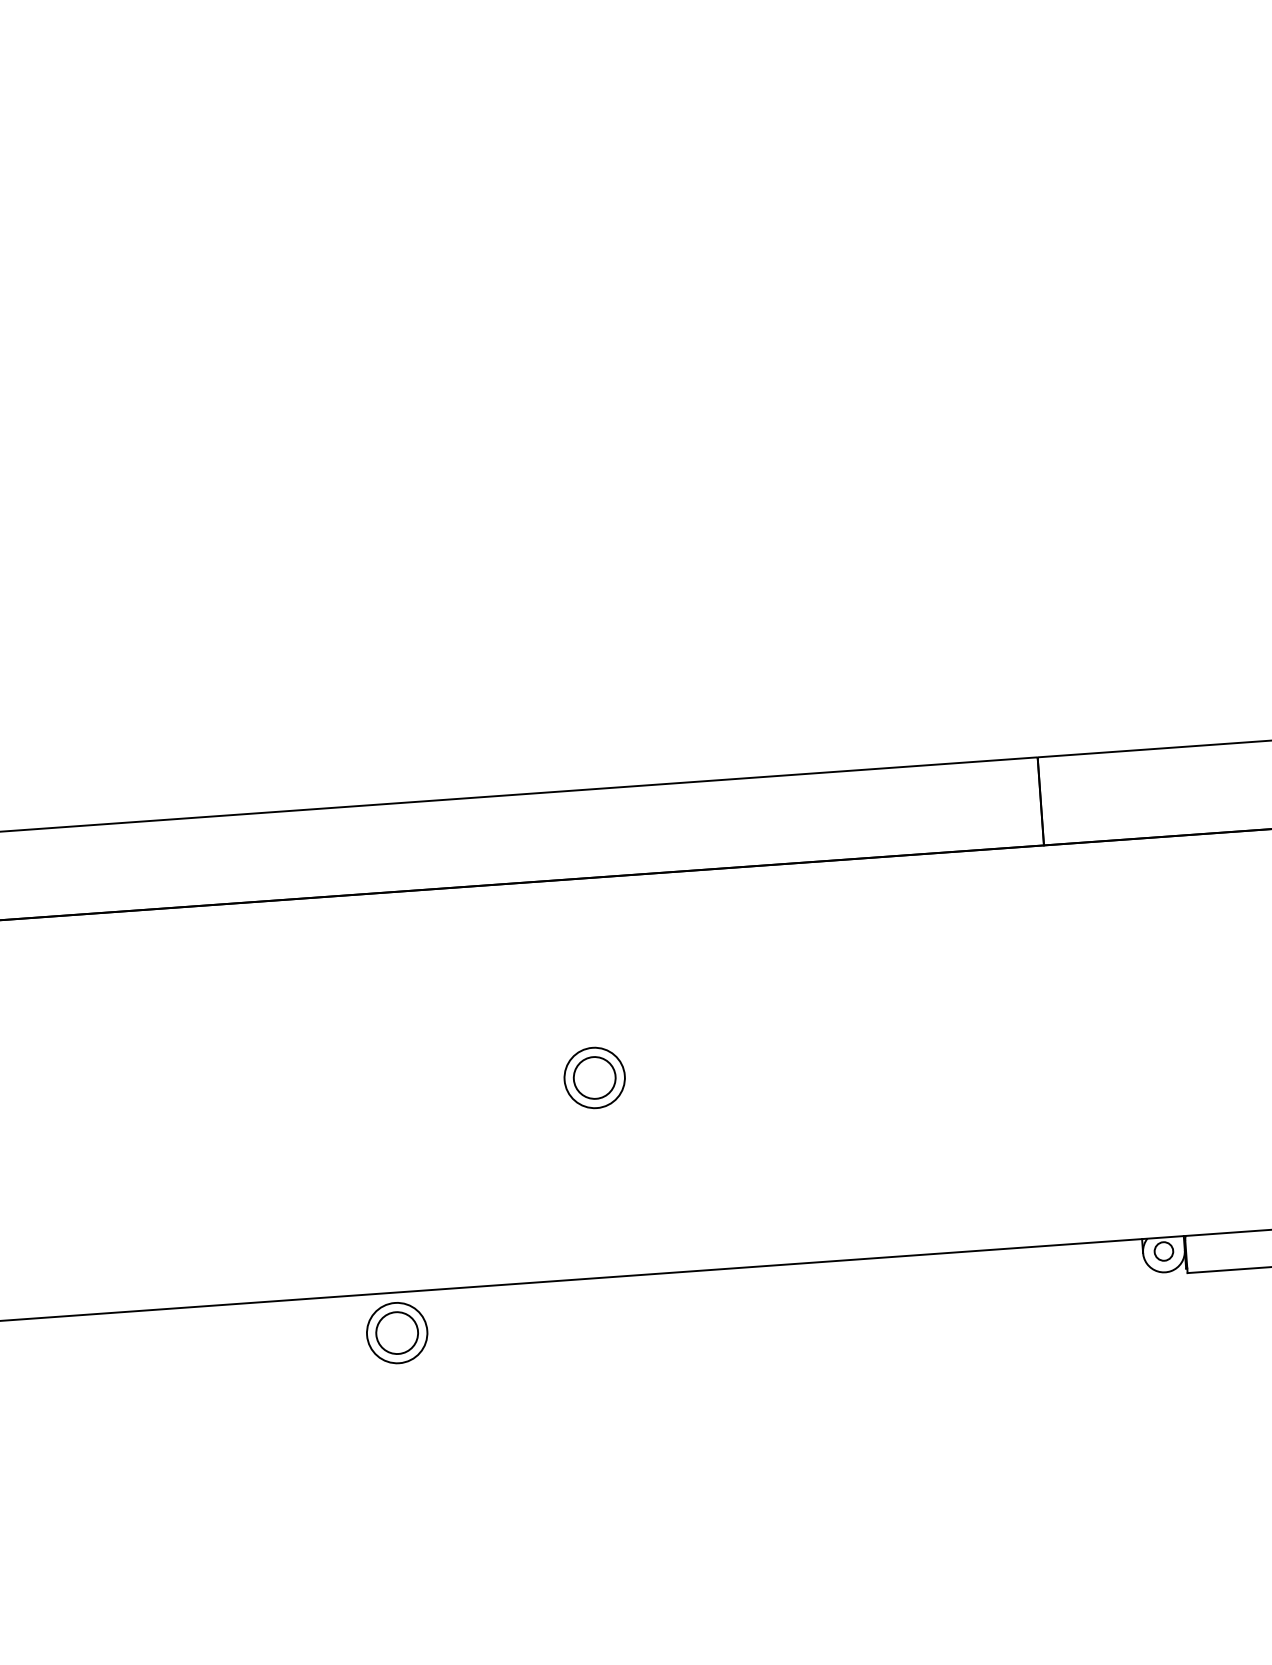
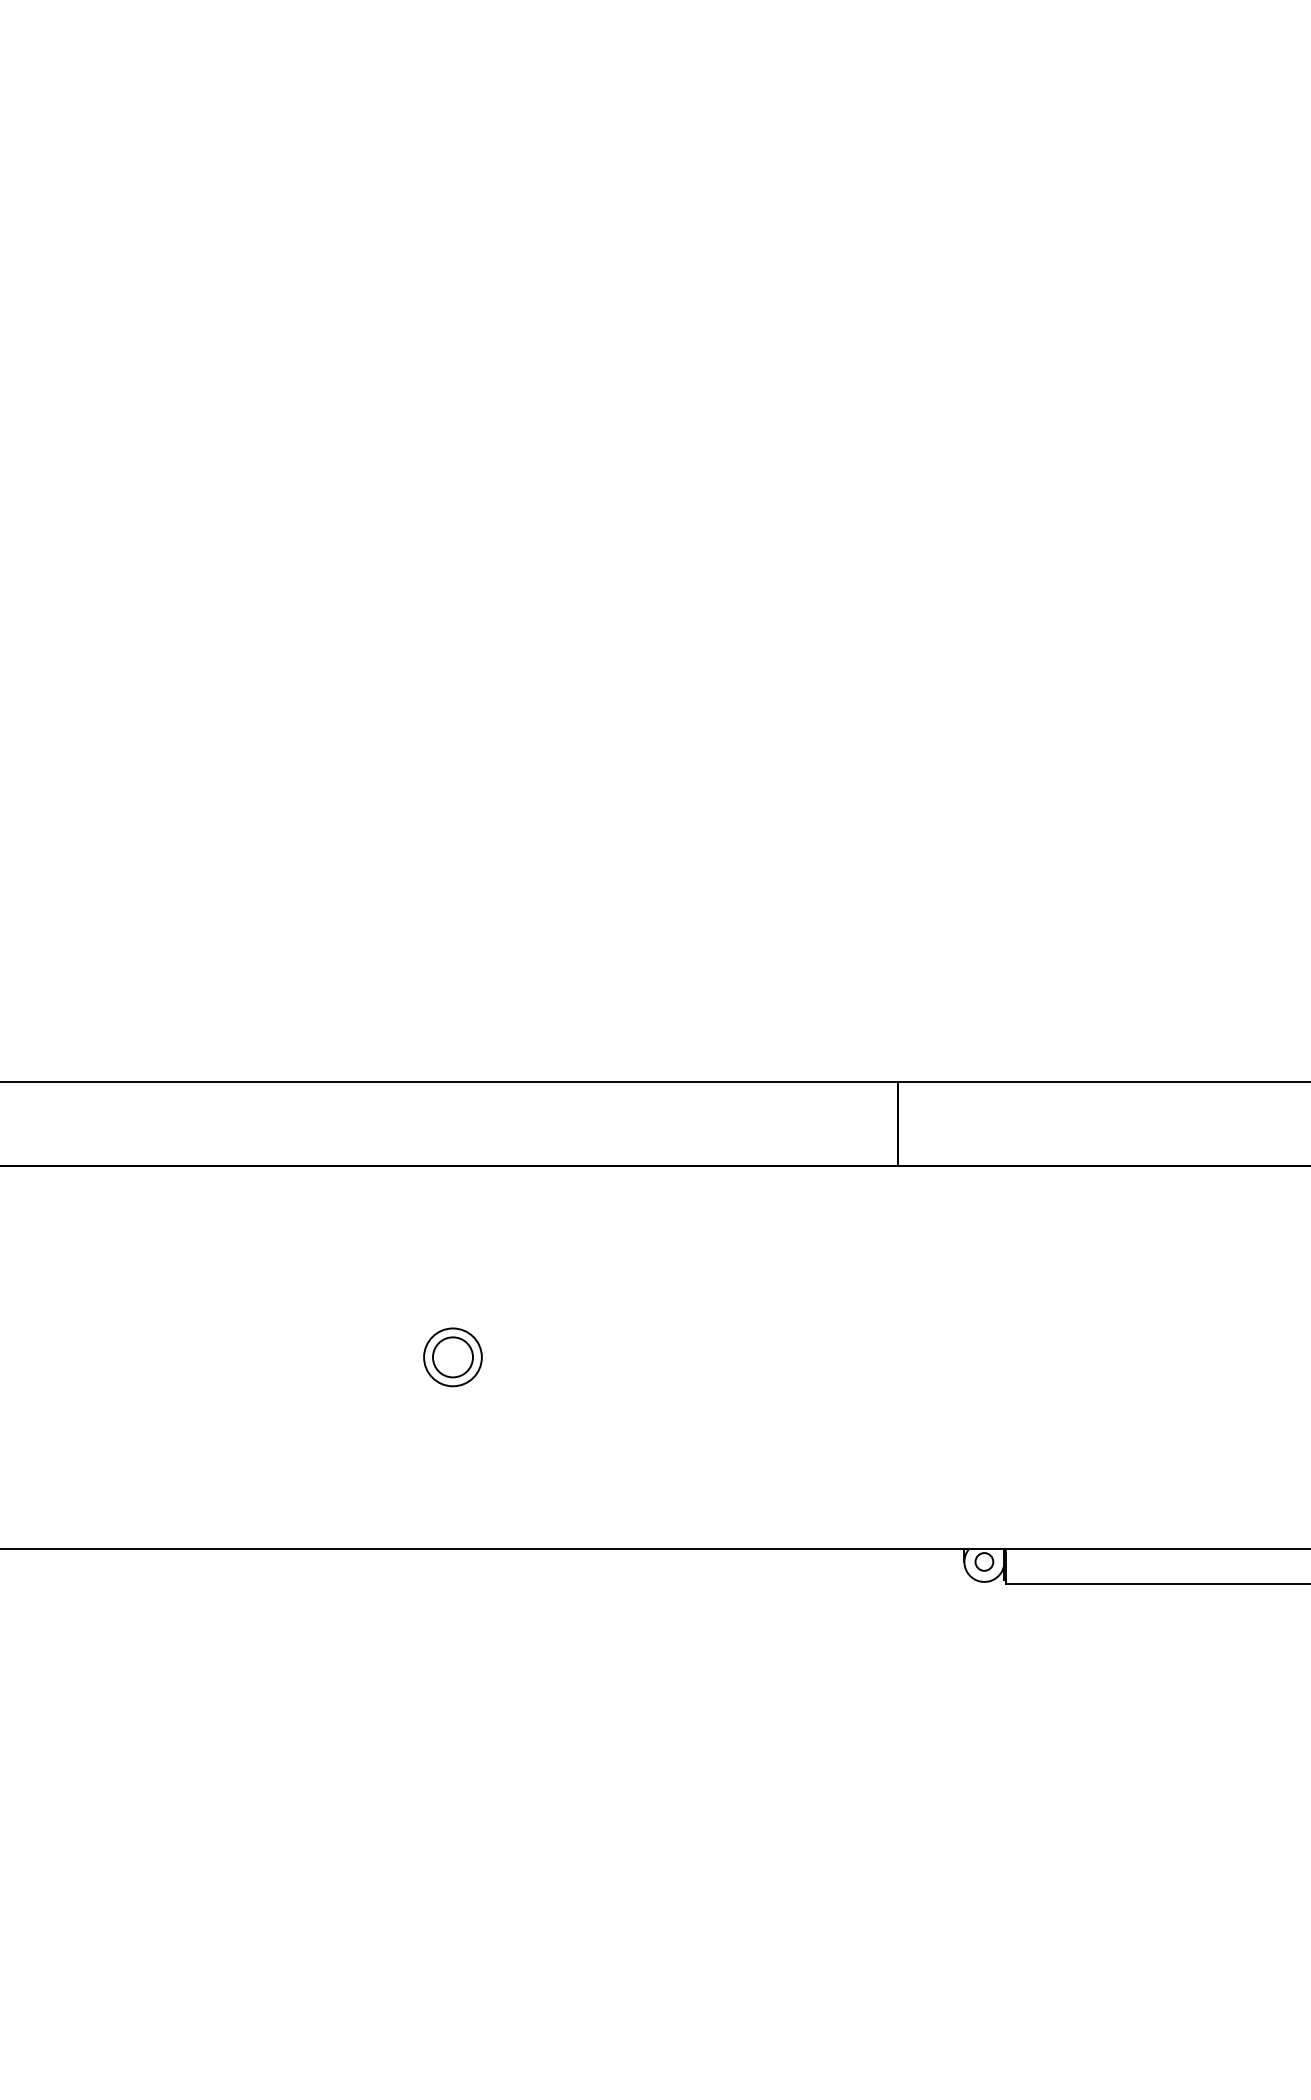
part: (396, 1333) -> (246, 1587), removed

